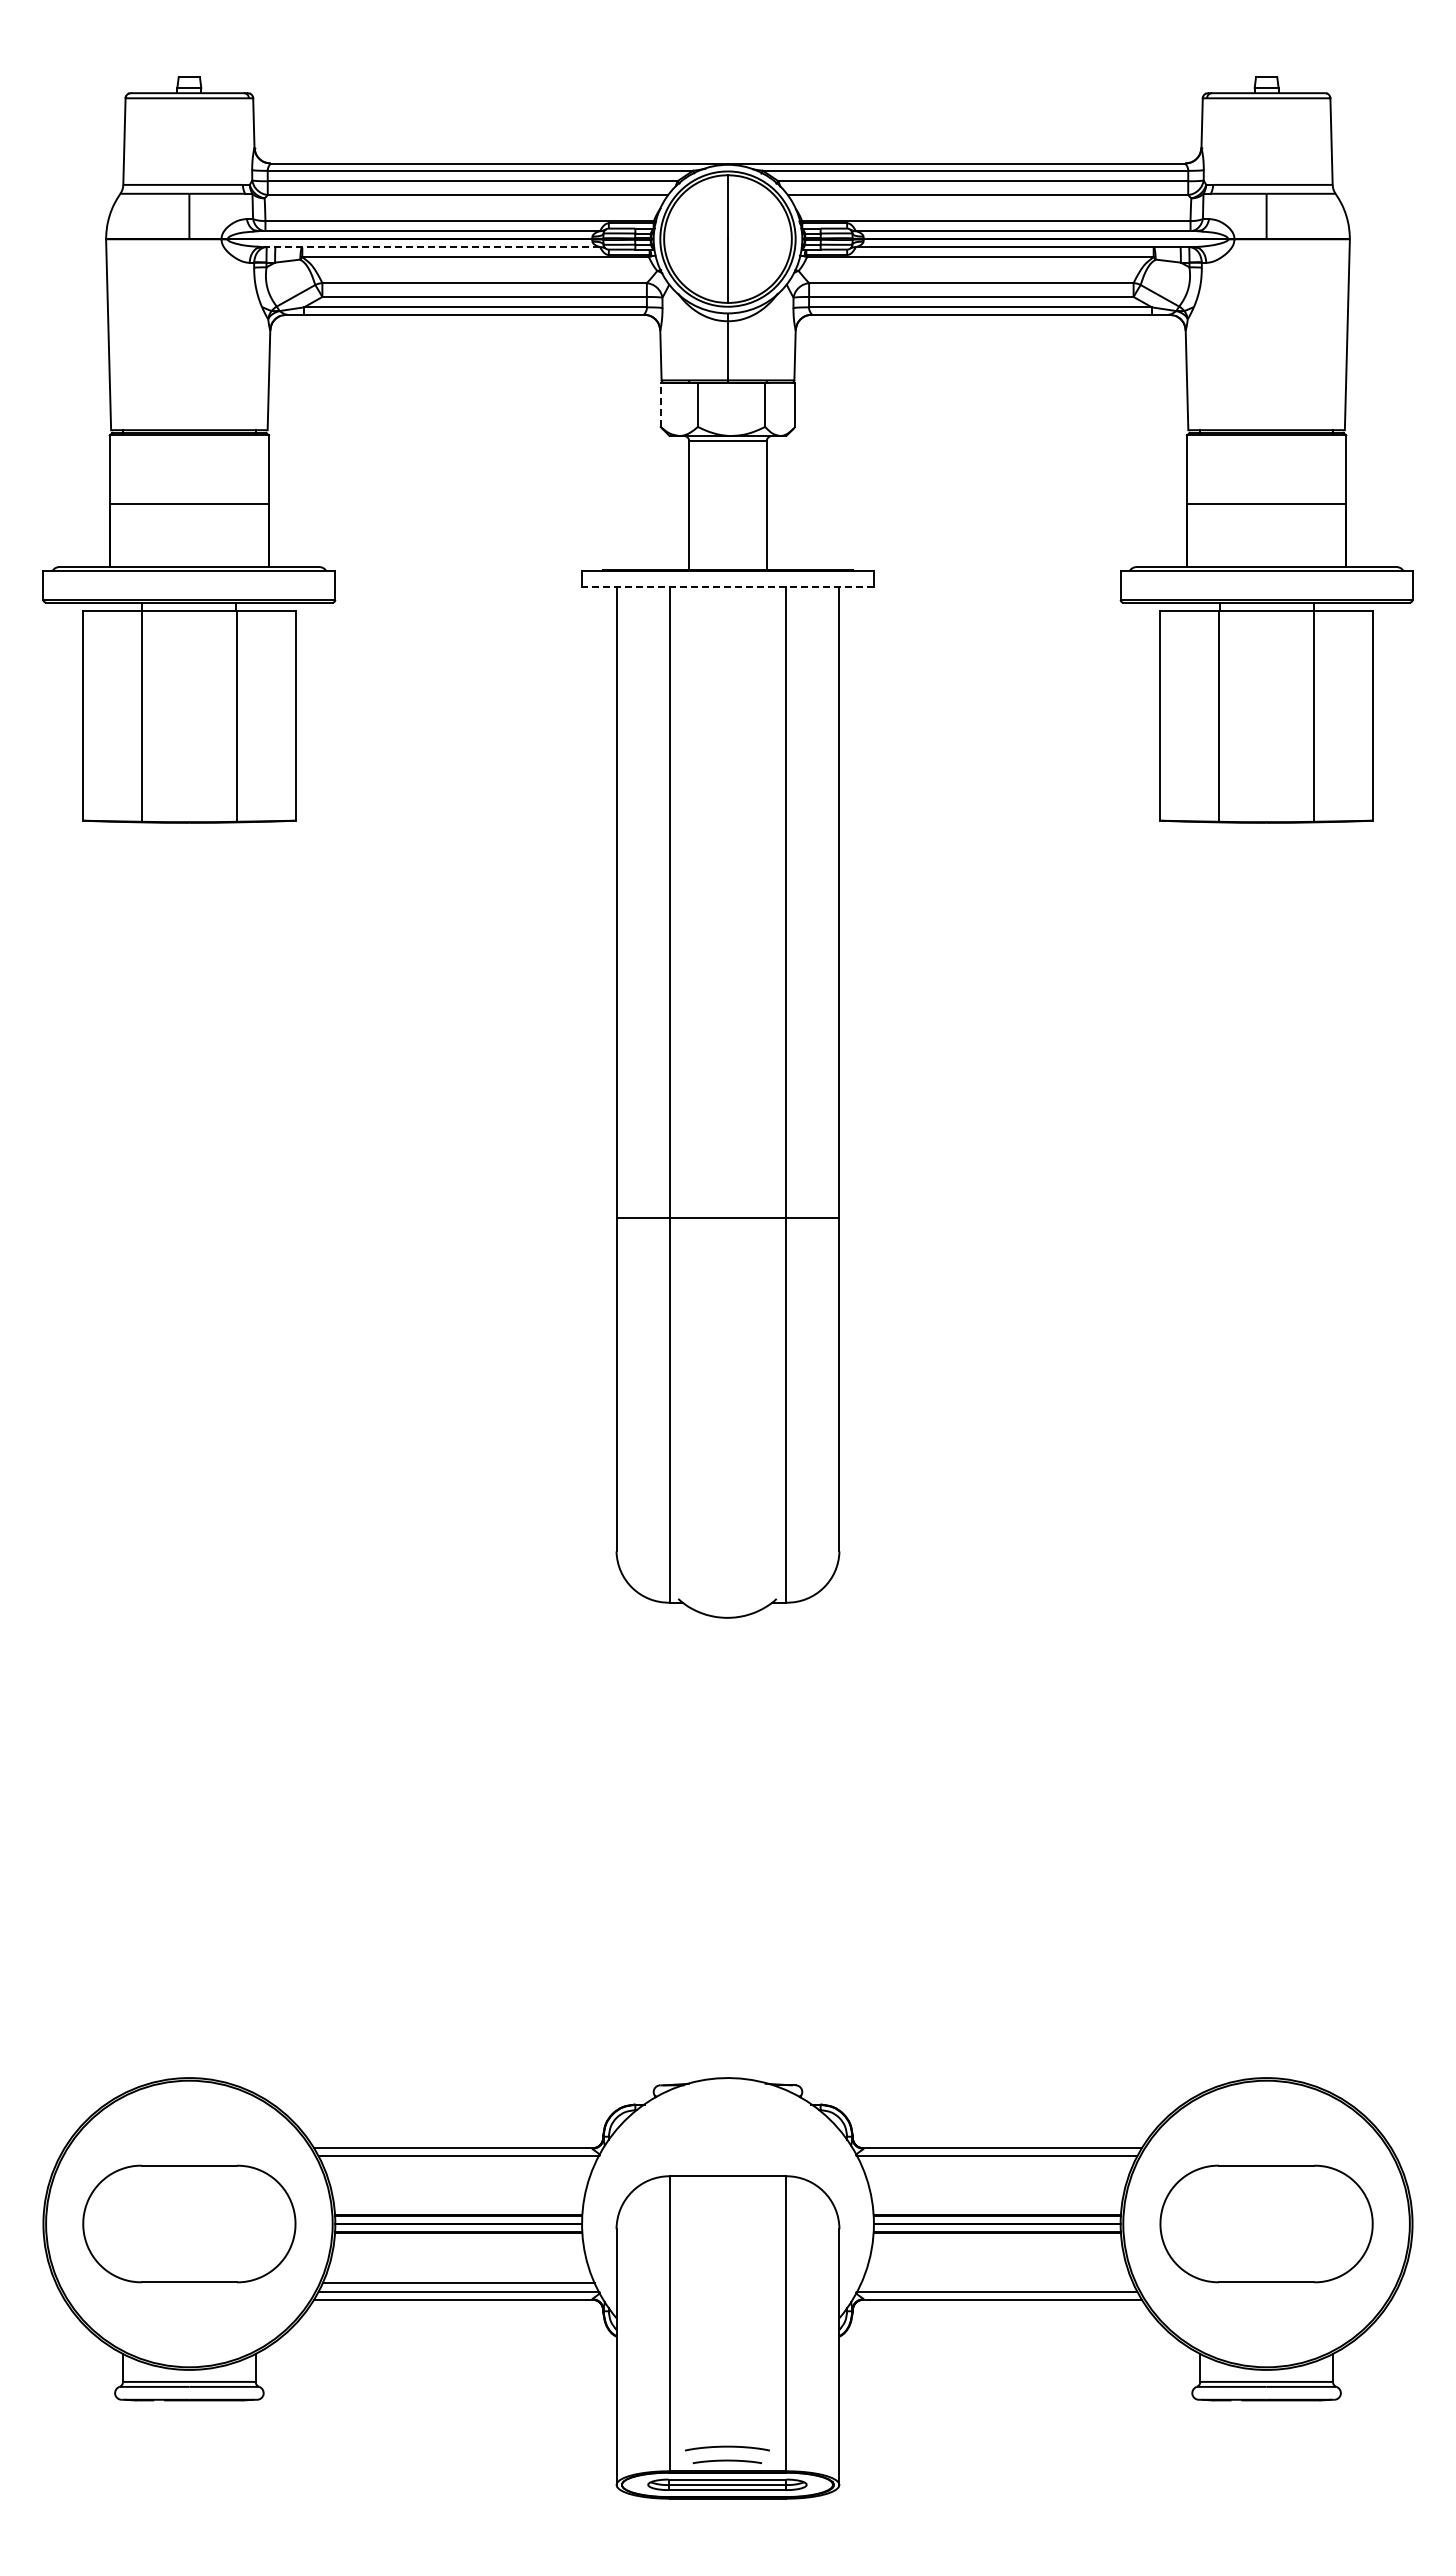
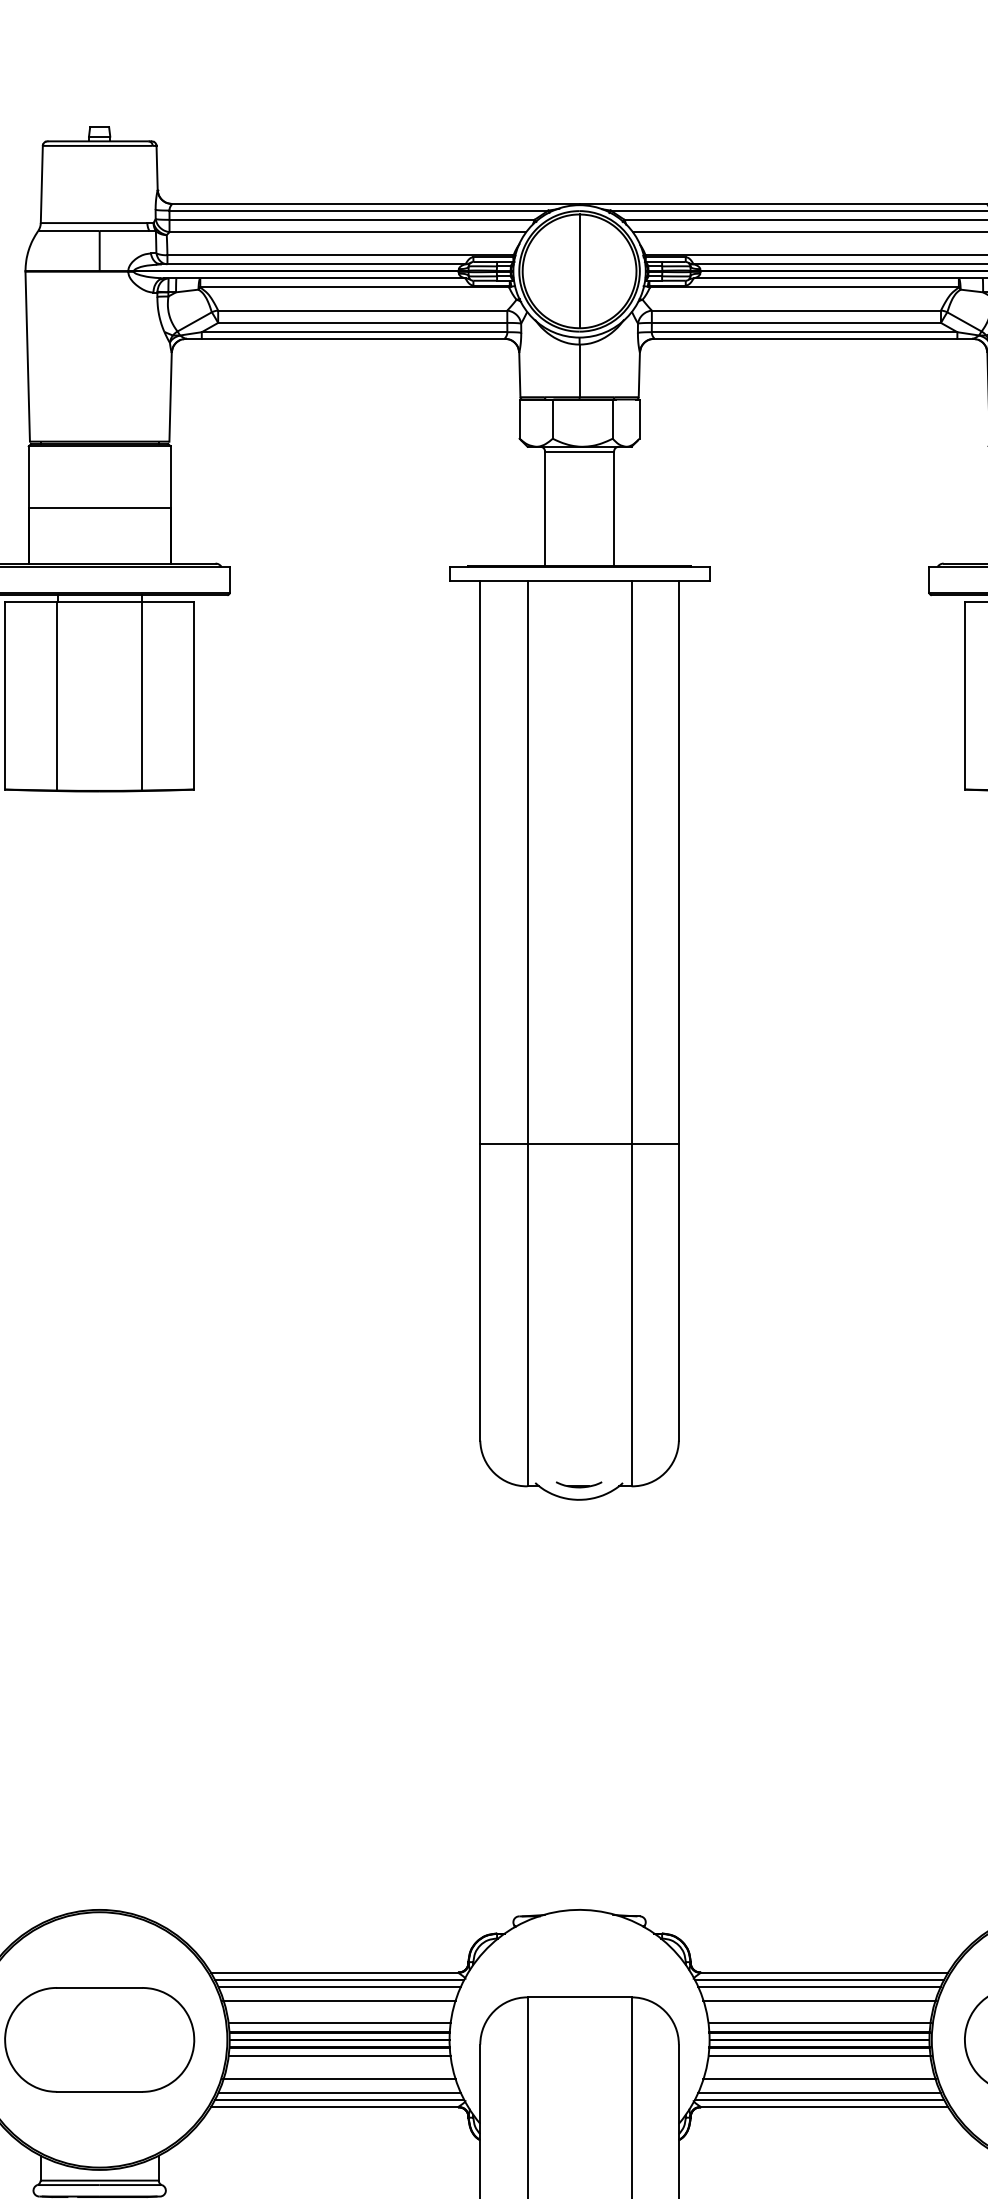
line: (430, 247) -> (314, 278), dashed -> solid
line: (660, 404) -> (519, 418), dashed -> solid
line: (727, 586) -> (579, 580), dashed -> solid
part: (727, 1600) -> (579, 1484), added
line: (458, 2164) -> (339, 1986), added
line: (997, 2164) -> (819, 1986), added
line: (458, 2179) -> (339, 2000), added
line: (997, 2179) -> (819, 2000), added
line: (458, 2205) -> (339, 2023), added
line: (996, 2205) -> (818, 2023), added
line: (458, 2242) -> (339, 2056), added
line: (996, 2242) -> (818, 2056), added
line: (458, 2268) -> (339, 2079), added
line: (997, 2268) -> (819, 2079), added
line: (997, 2283) -> (819, 2092), added

